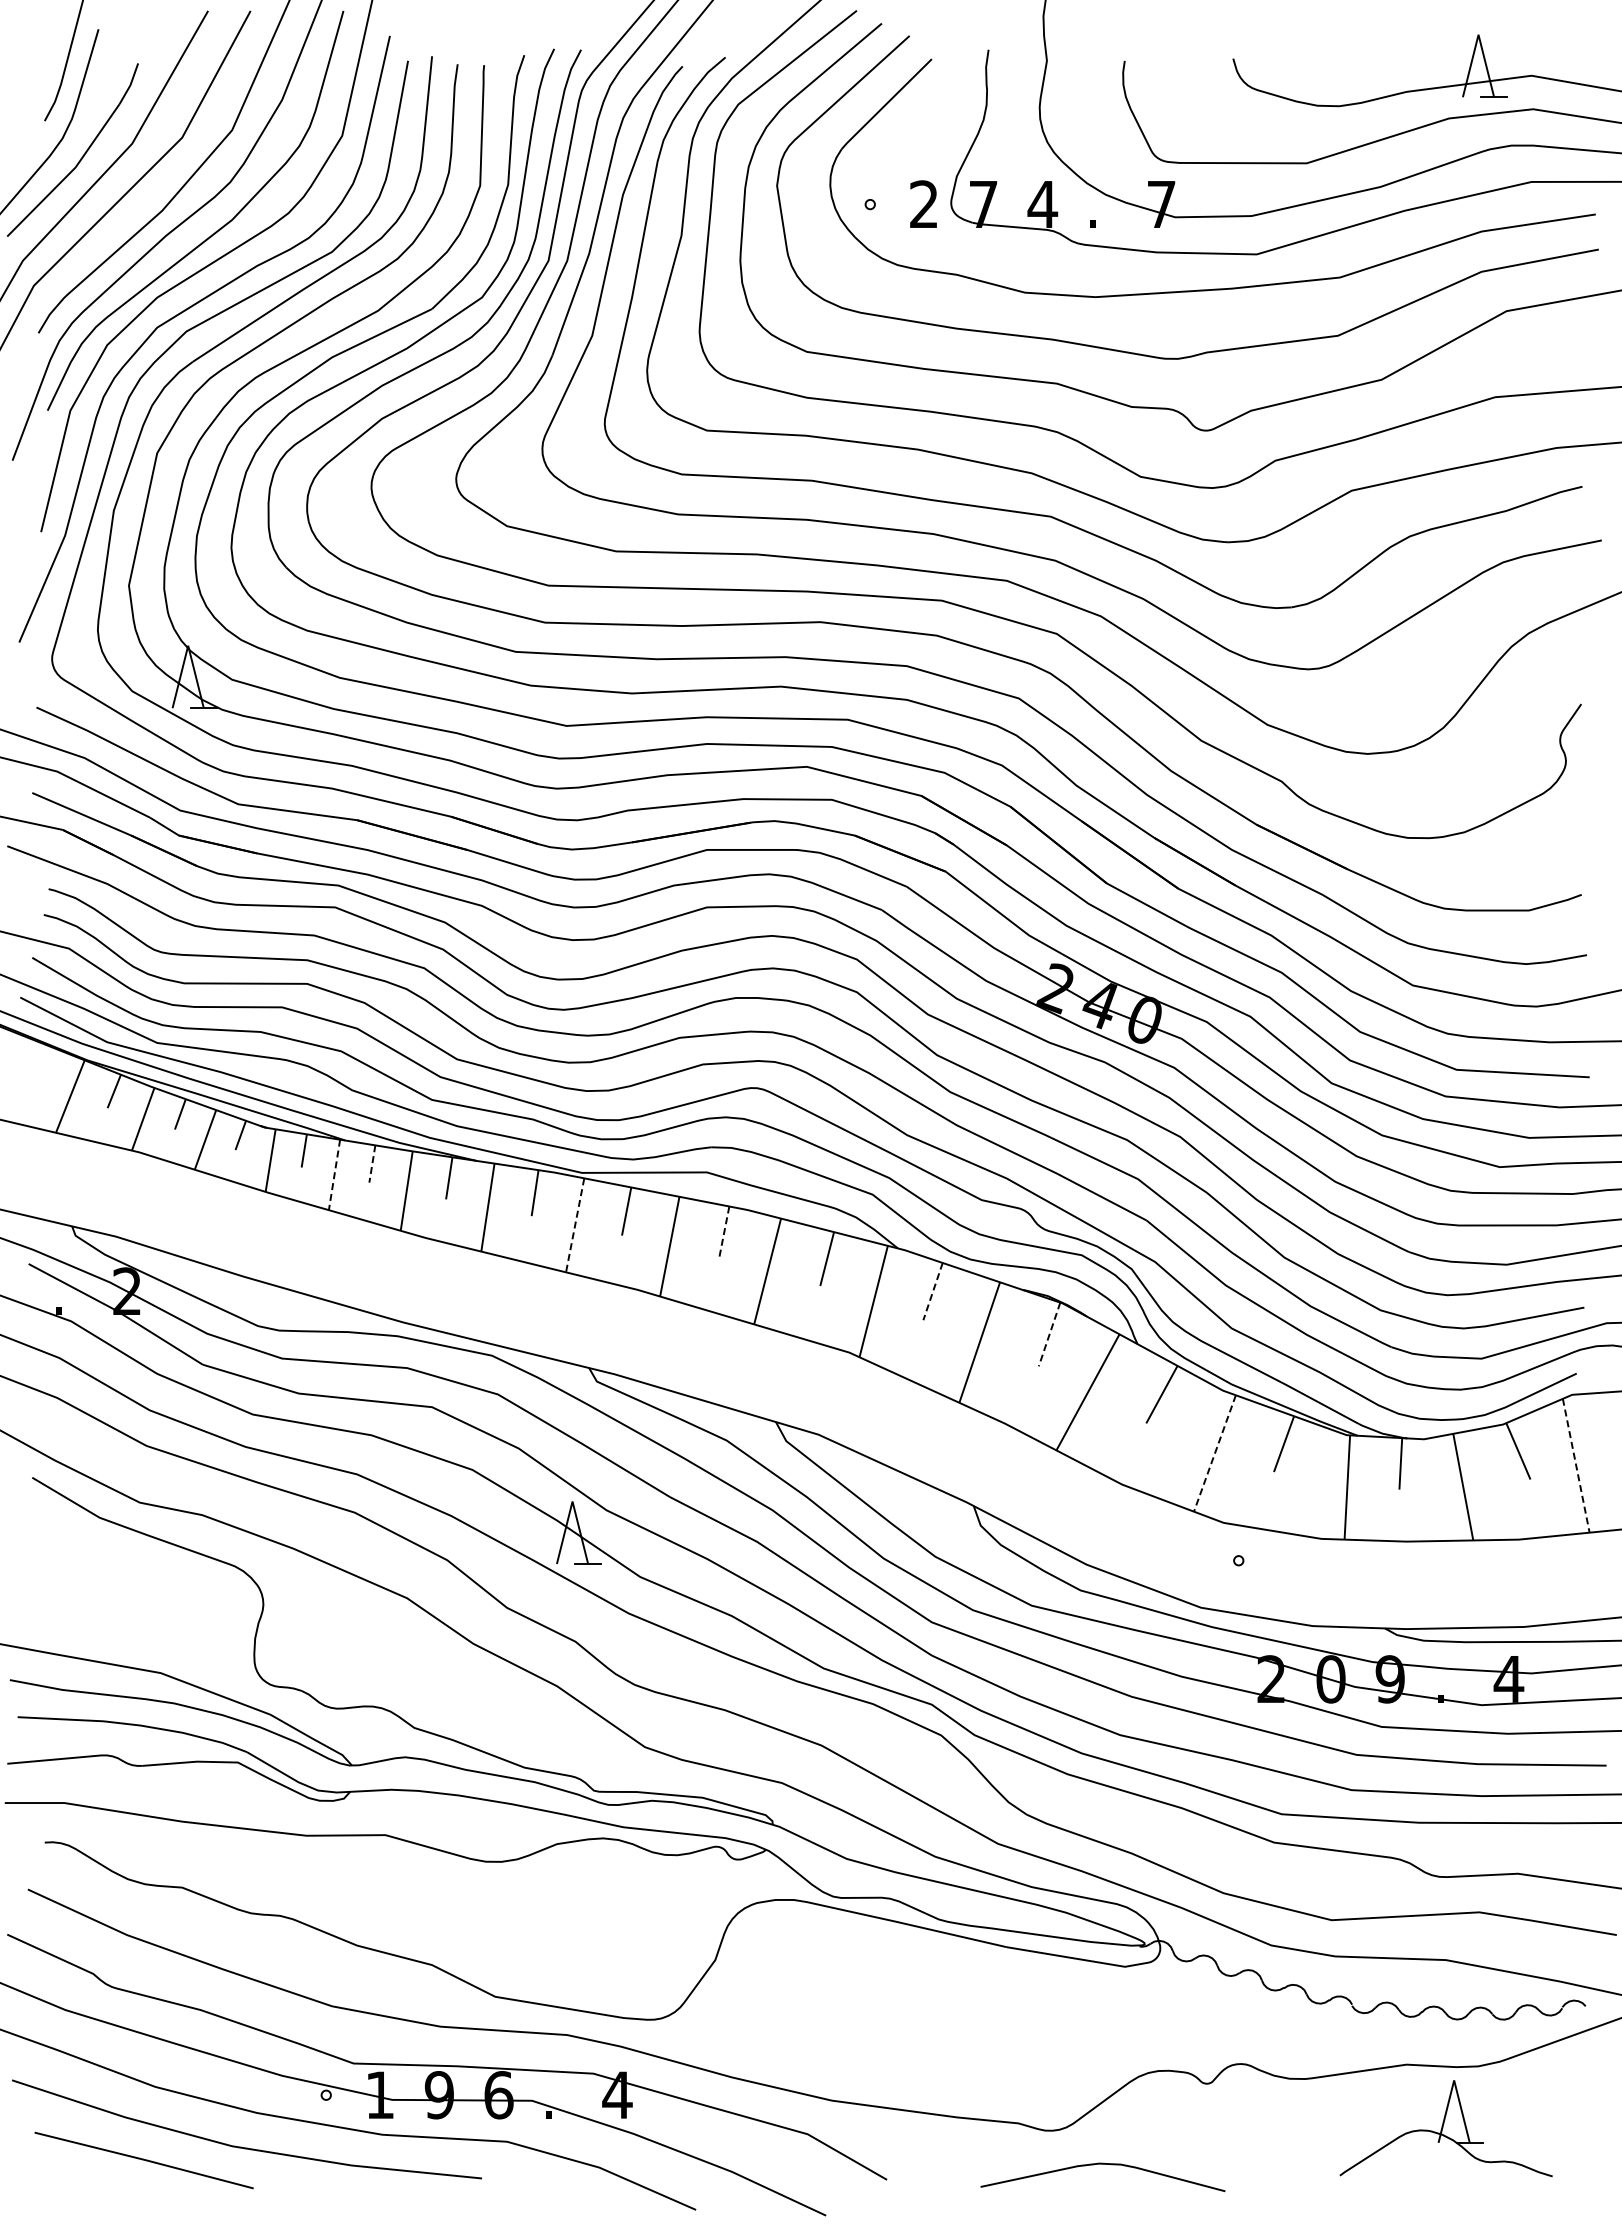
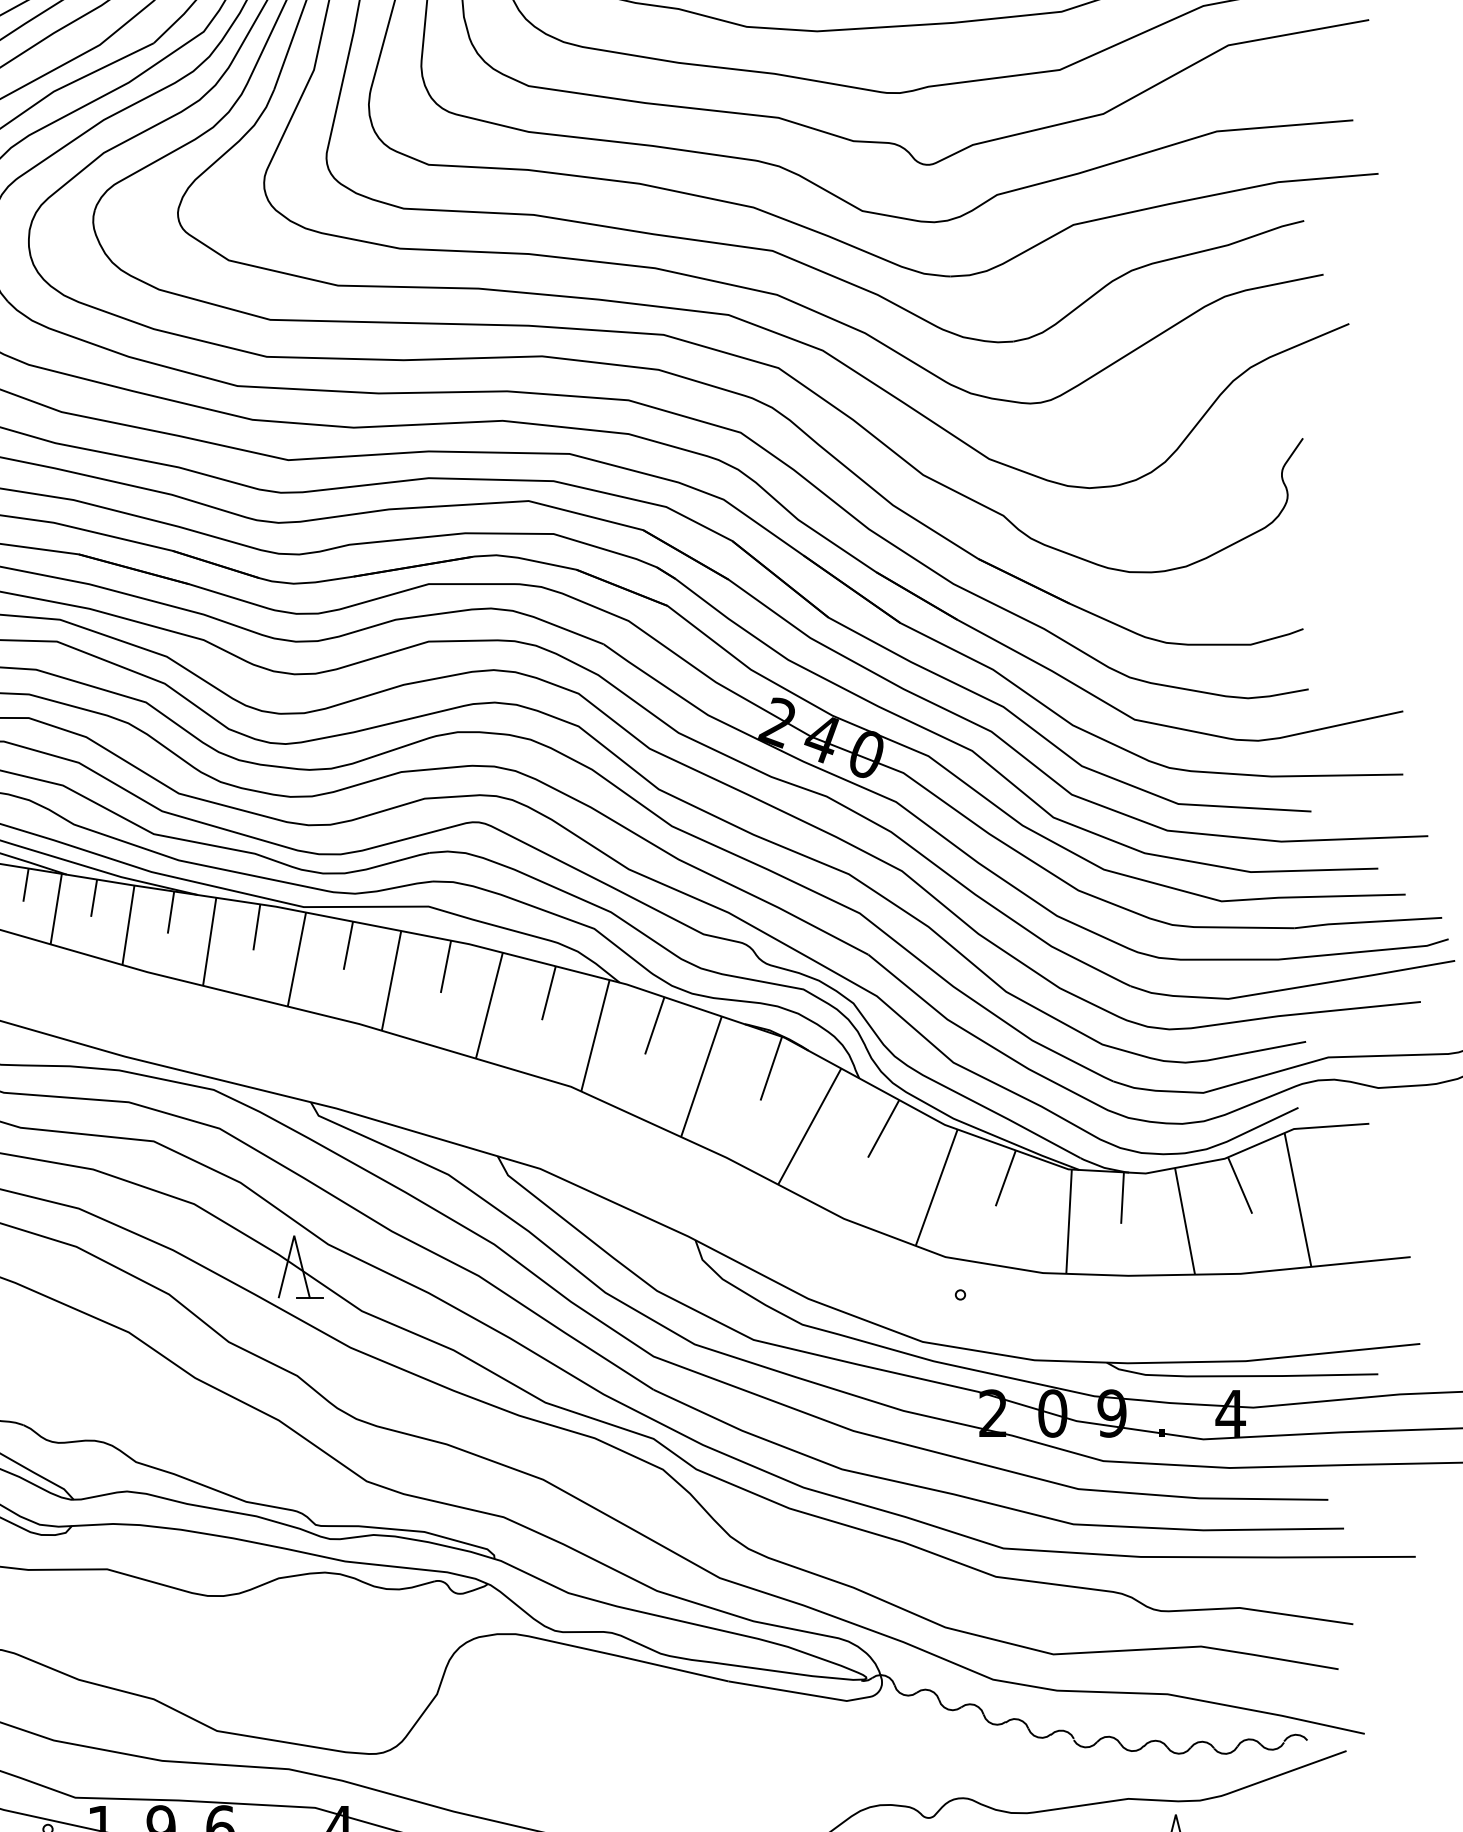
line: (372, 1163) -> (94, 897), dashed -> solid
line: (334, 1174) -> (56, 908), dashed -> solid
line: (575, 1225) -> (297, 959), dashed -> solid
line: (724, 1232) -> (446, 966), dashed -> solid
line: (932, 1292) -> (654, 1026), dashed -> solid
line: (1049, 1334) -> (771, 1068), dashed -> solid
line: (1214, 1453) -> (936, 1187), dashed -> solid
line: (1576, 1466) -> (1298, 1200), dashed -> solid

